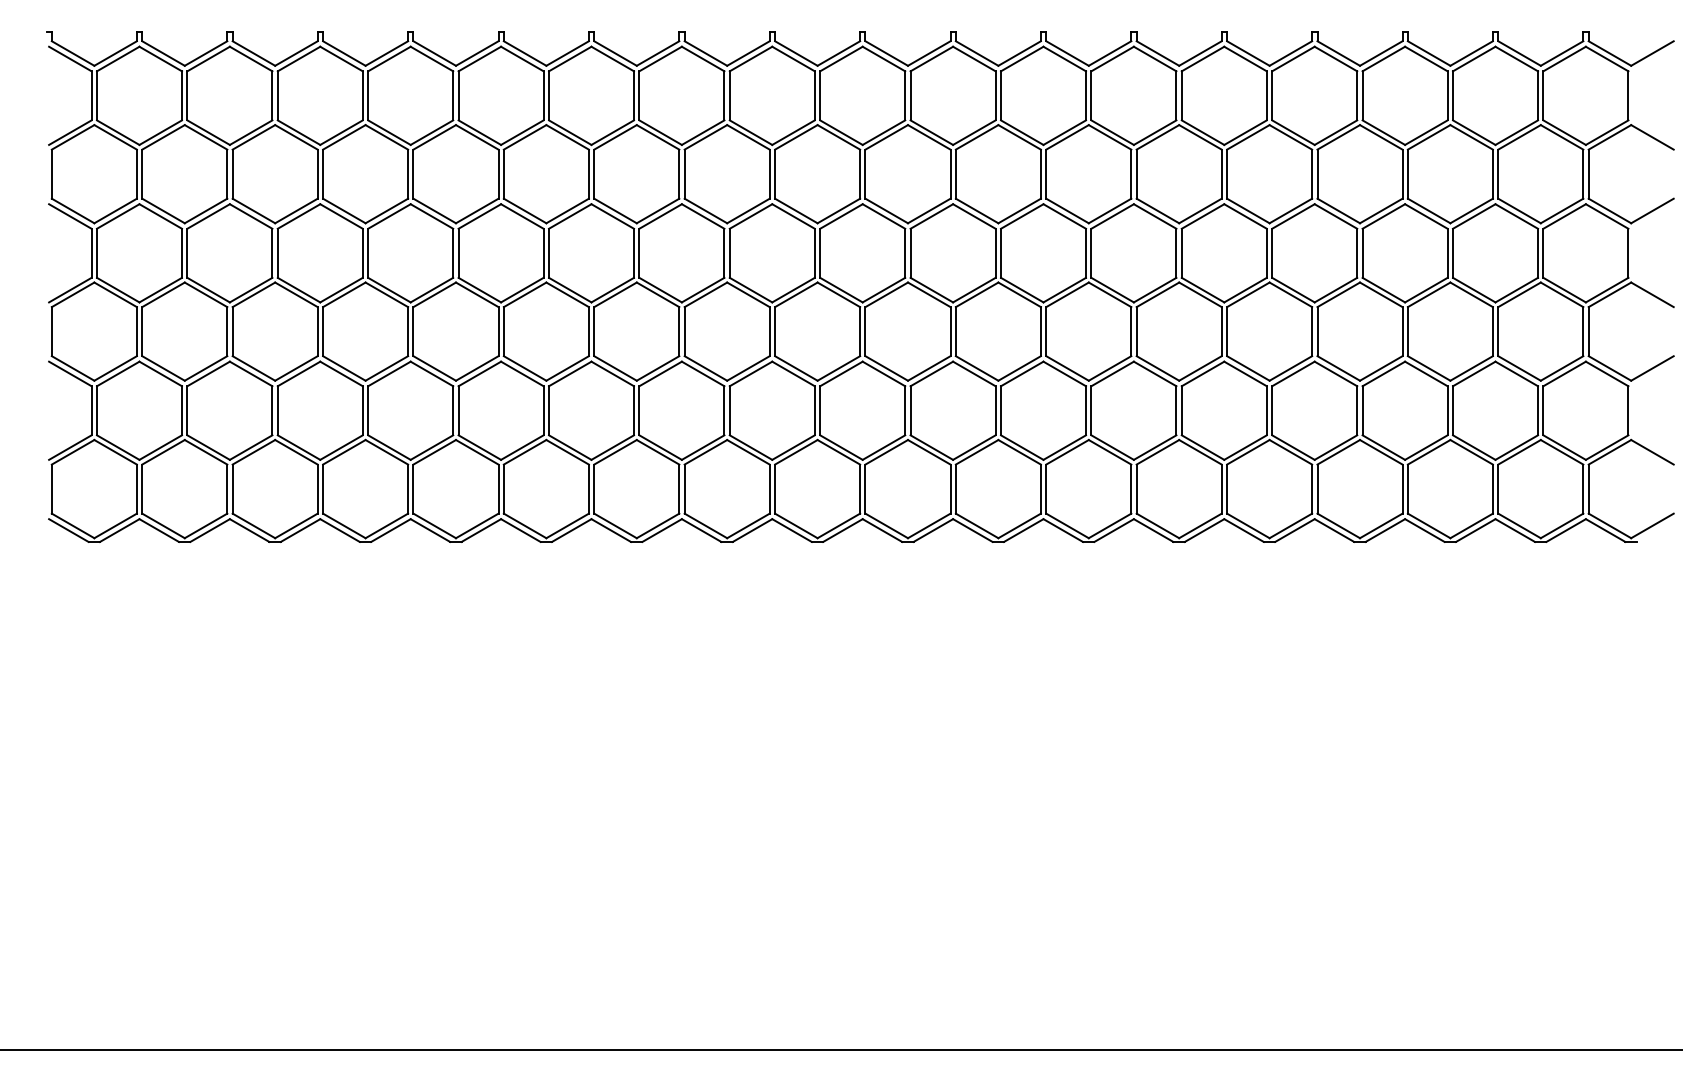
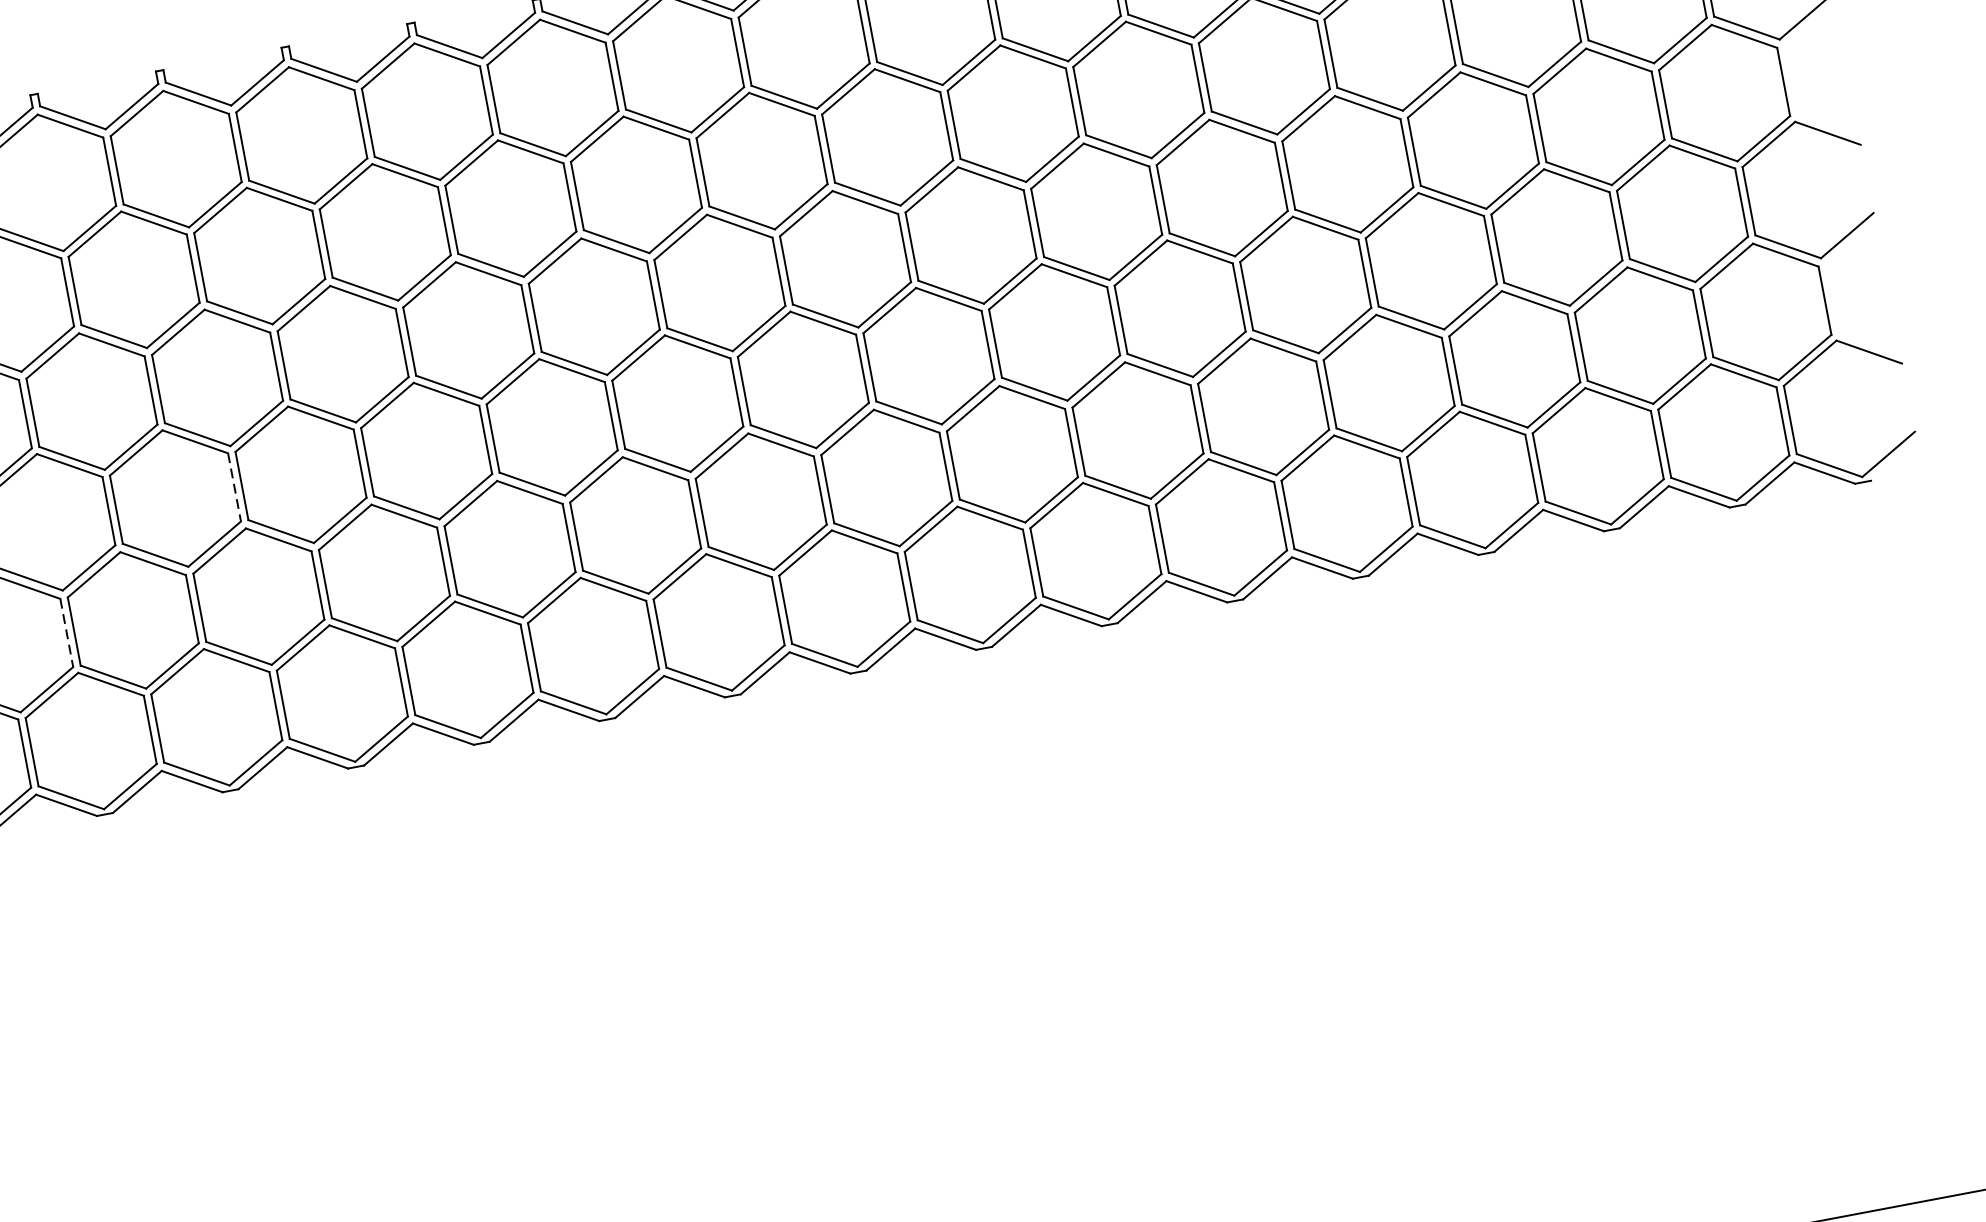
line: (498, 331) -> (234, 487), solid -> dashed
line: (362, 410) -> (66, 632), solid -> dashed

